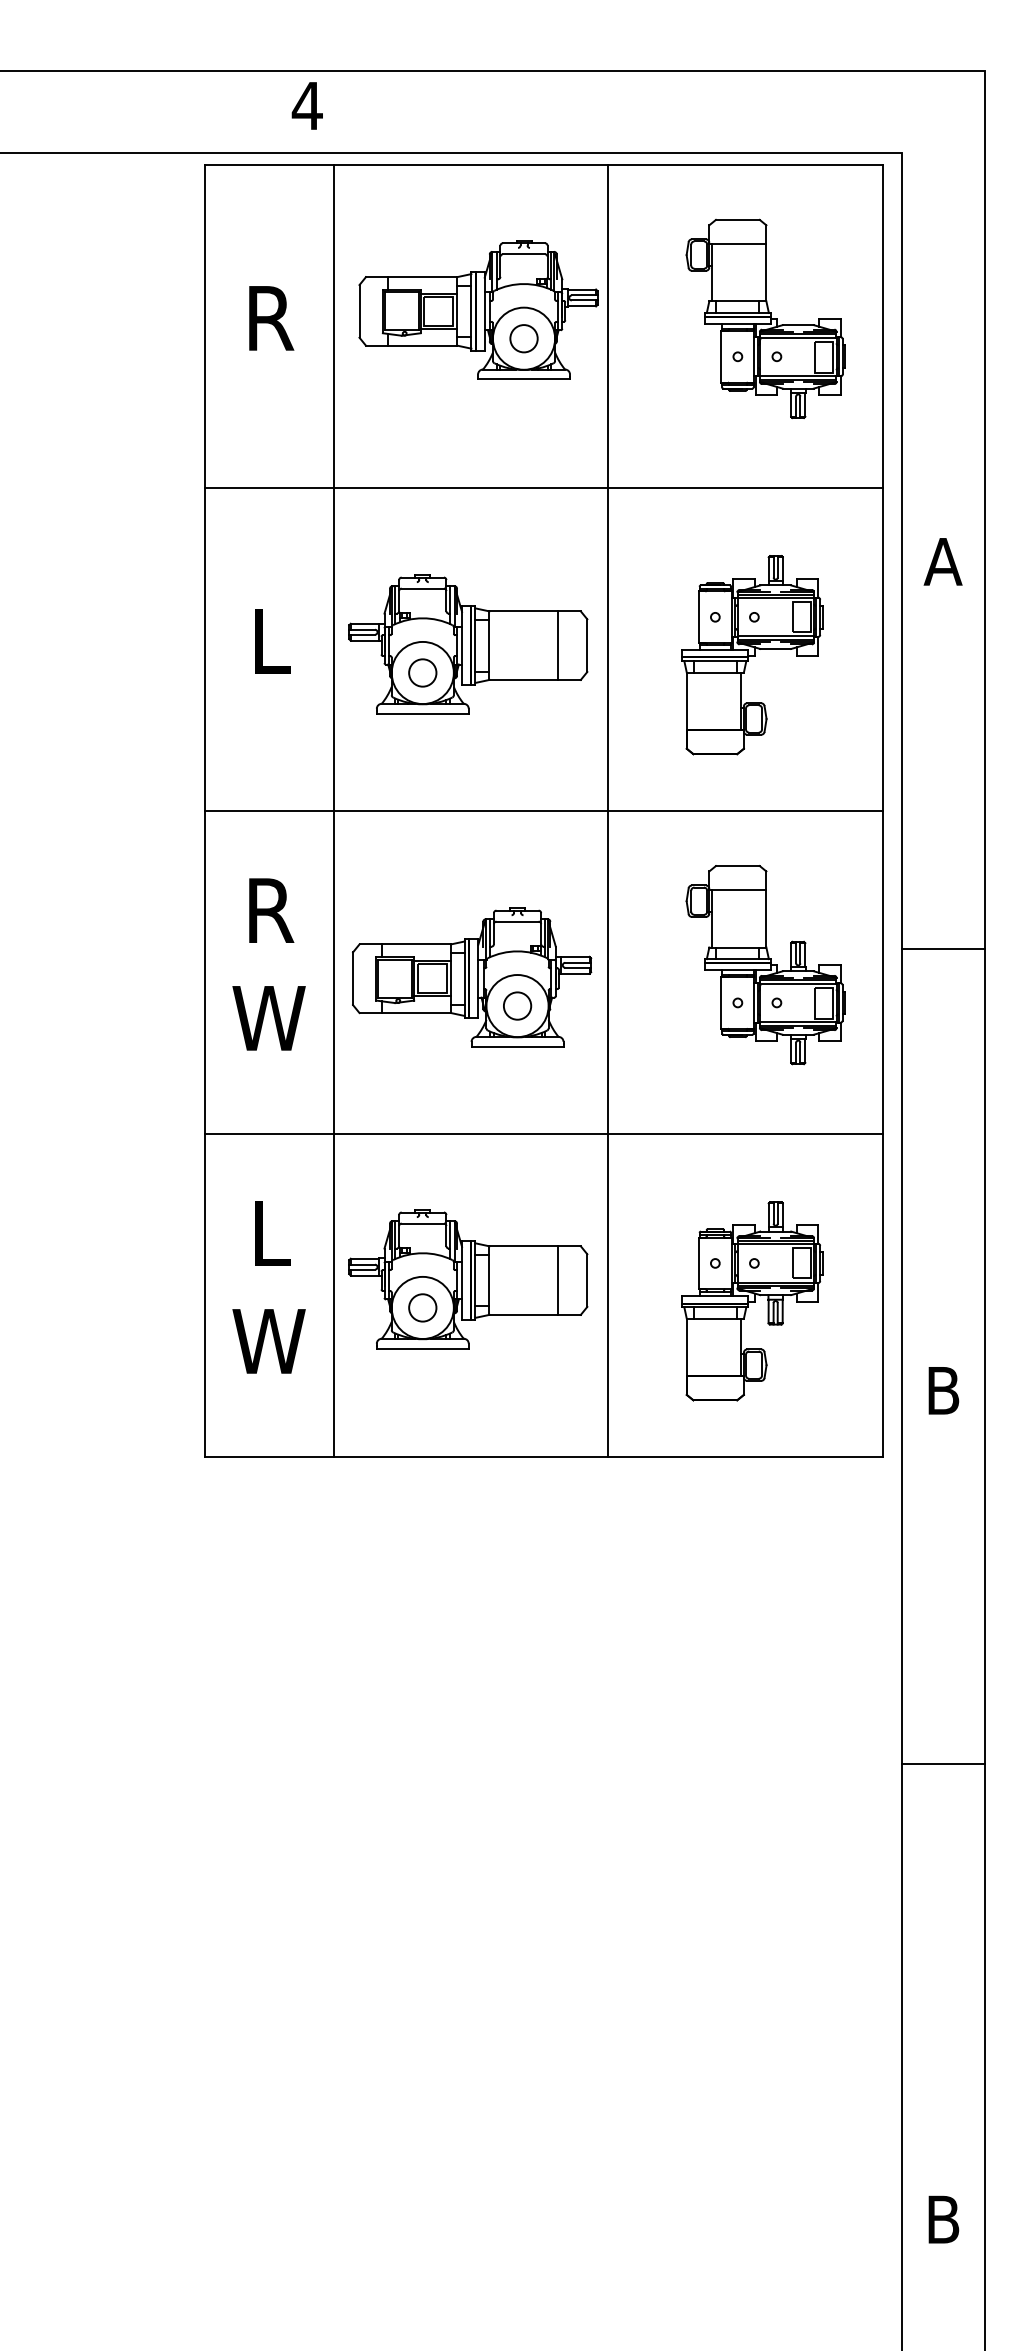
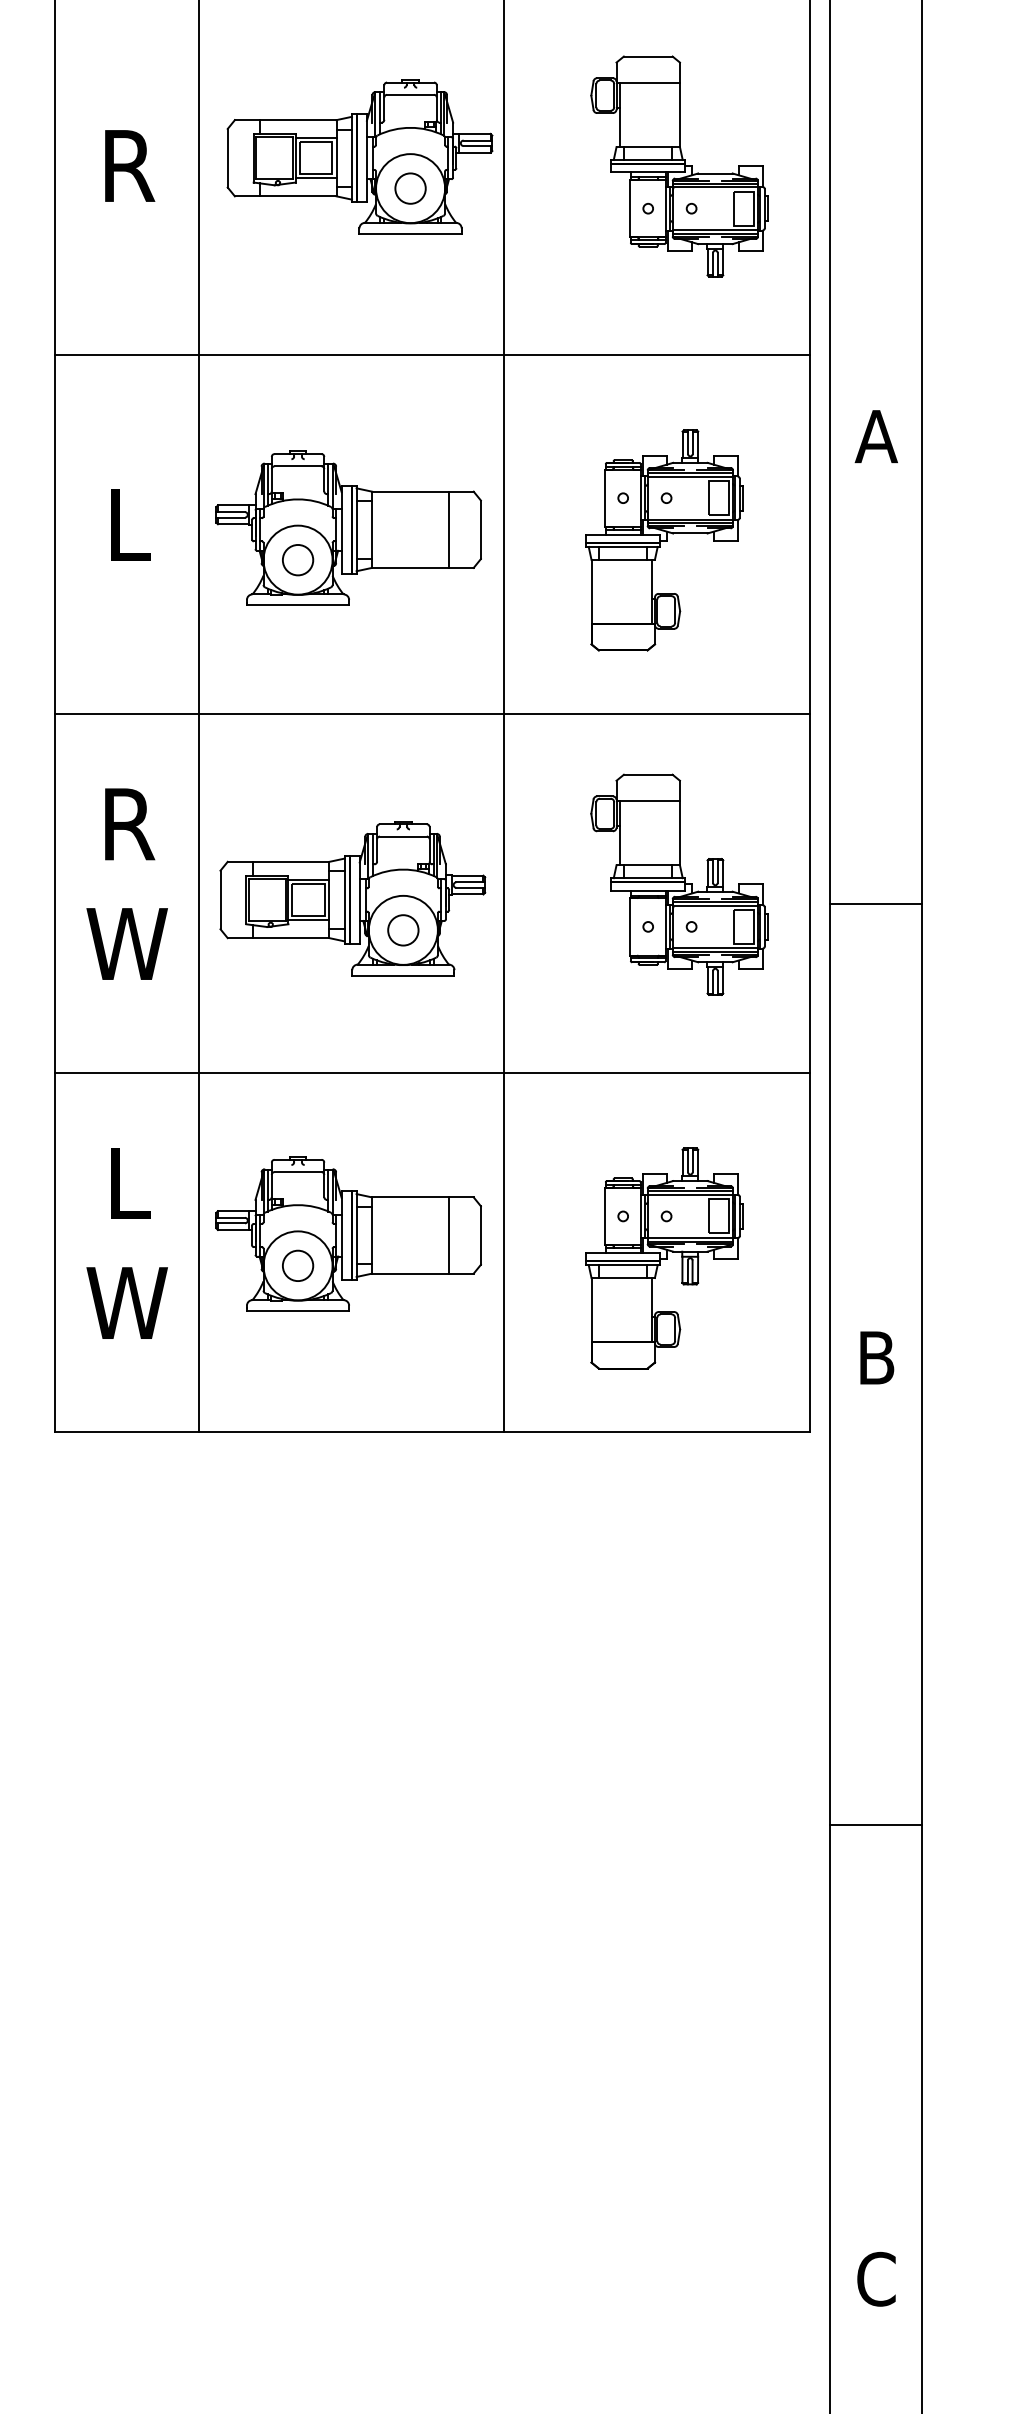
line: (942, 949) -> (875, 904), moved
line: (942, 1764) -> (875, 1825), moved
text: (943, 2219) -> (876, 2279), B -> C

